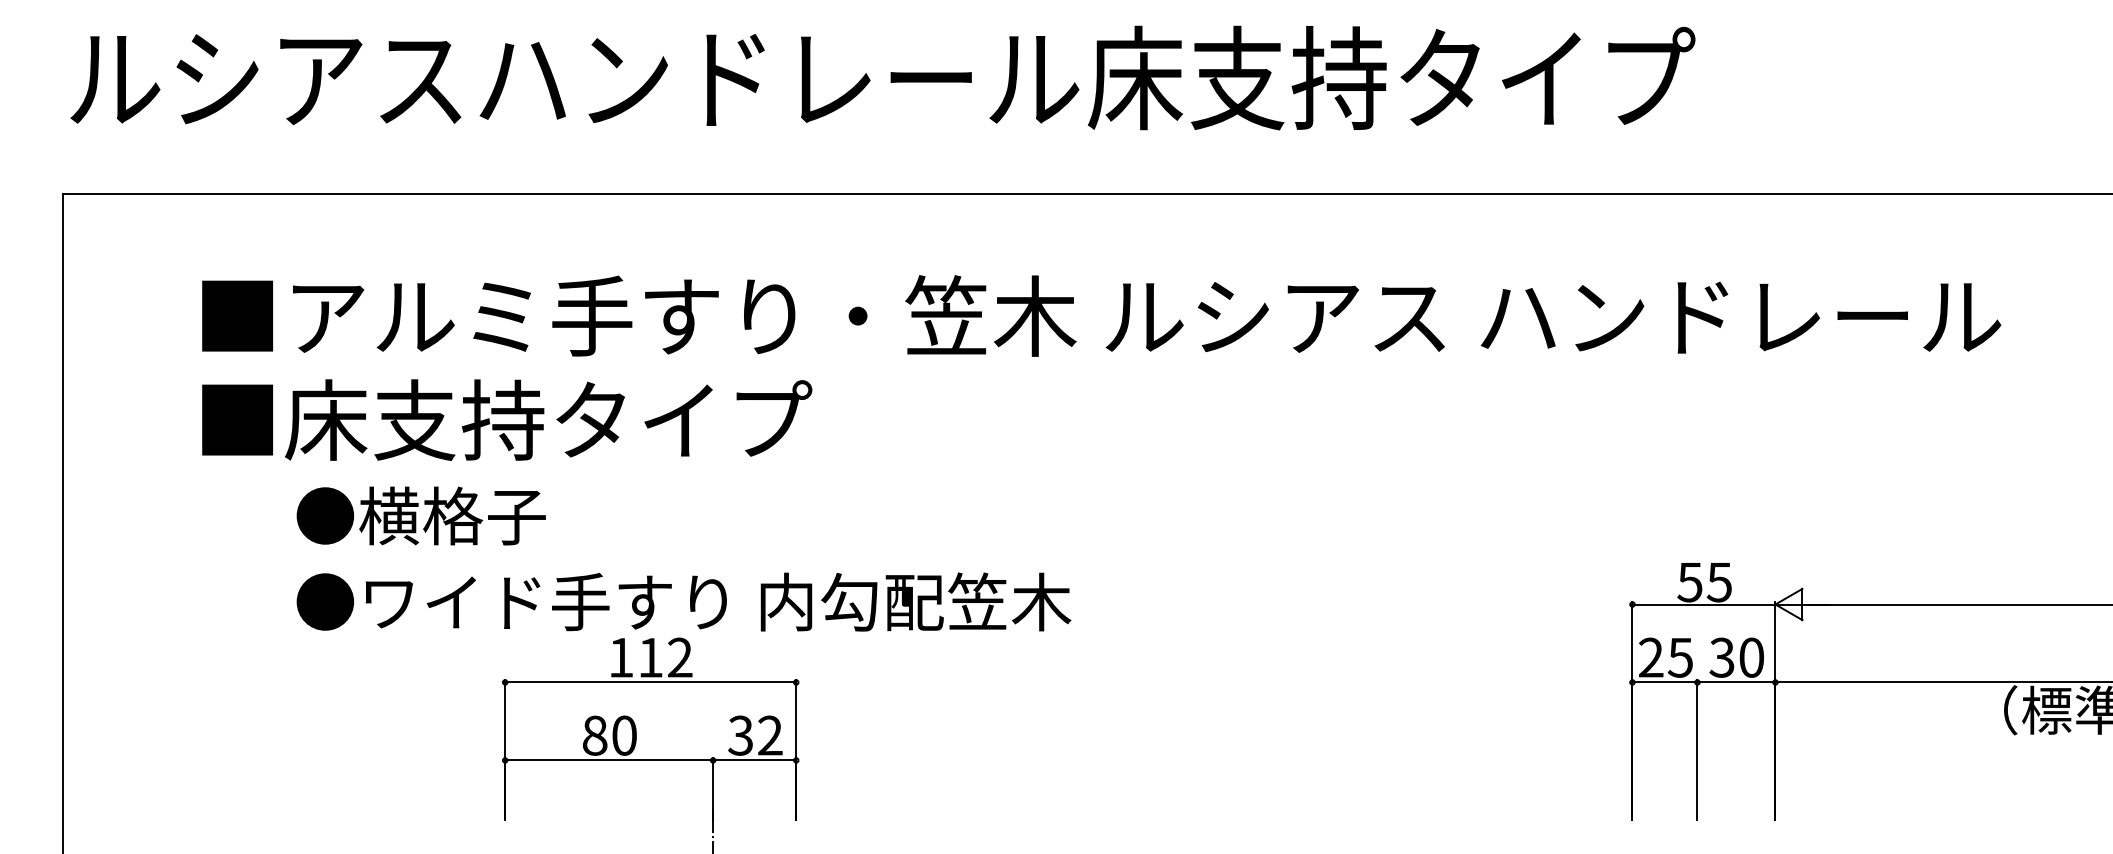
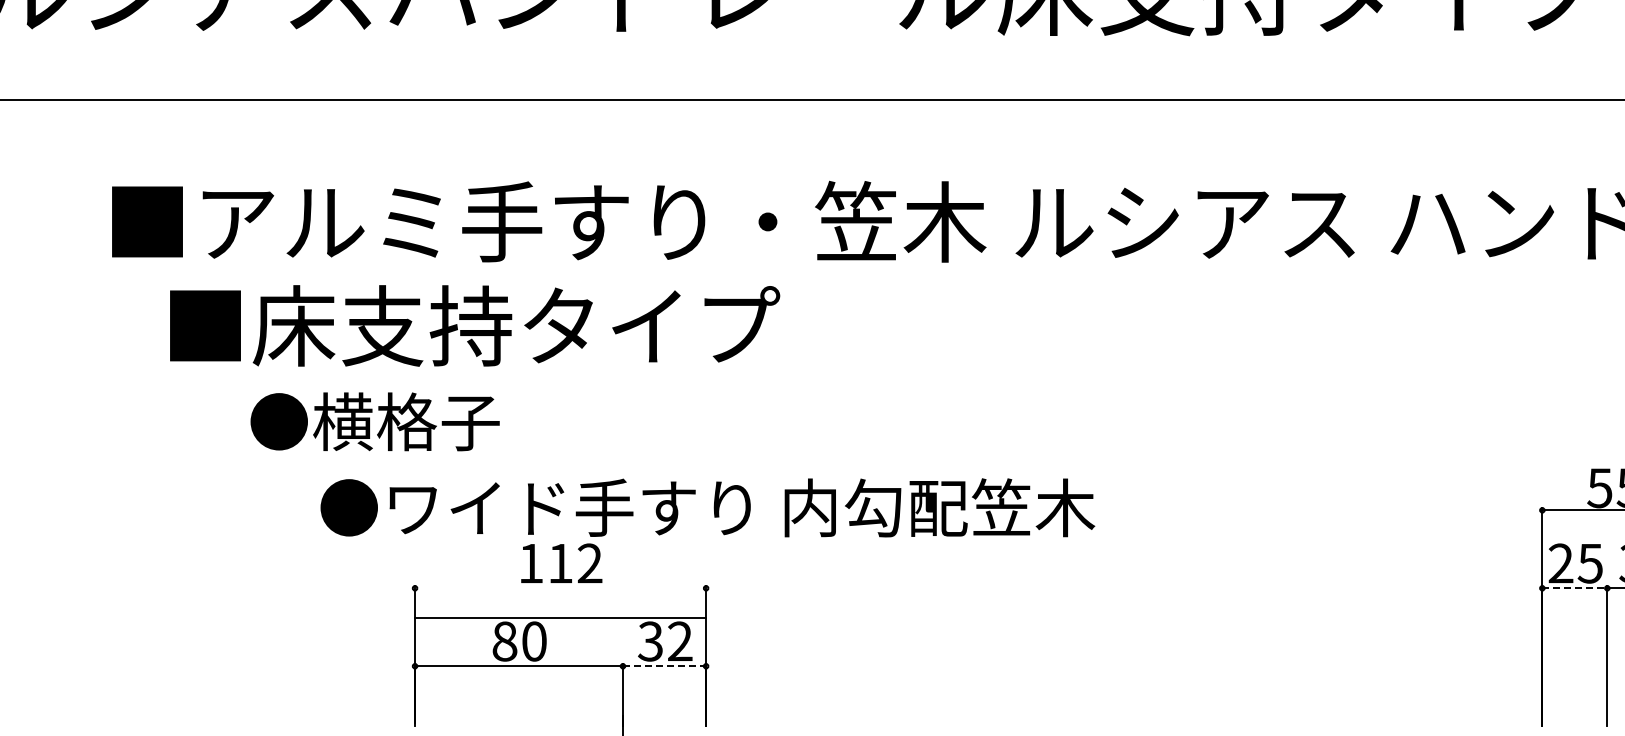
text: (507, 419) -> (475, 325), moved
text: (420, 515) -> (374, 421), moved
text: (683, 601) -> (707, 507), moved
line: (650, 682) -> (560, 618), moved
line: (1665, 682) -> (1575, 588), solid -> dashed
line: (754, 760) -> (664, 666), solid -> dashed

